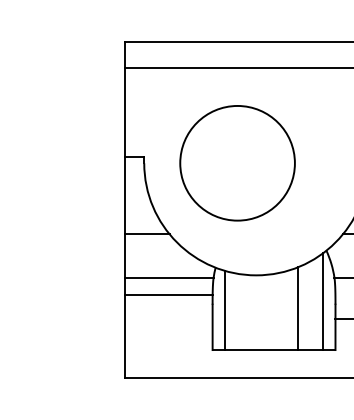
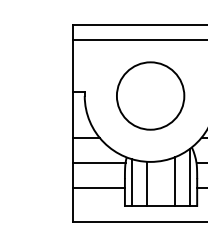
circle: (237, 162) -> (150, 95), moved
line: (167, 295) -> (98, 187), moved
line: (250, 312) -> (147, 183), added

